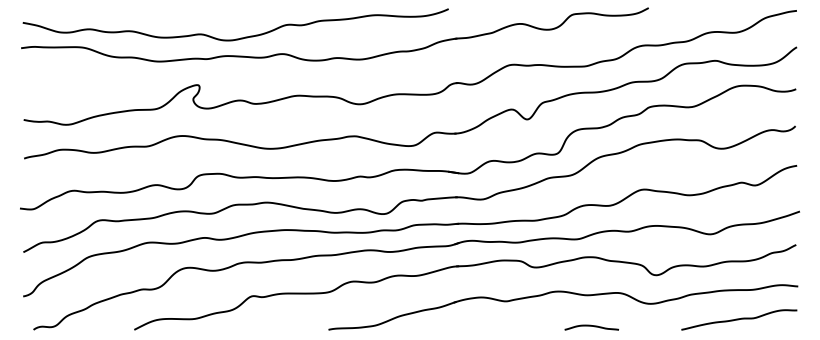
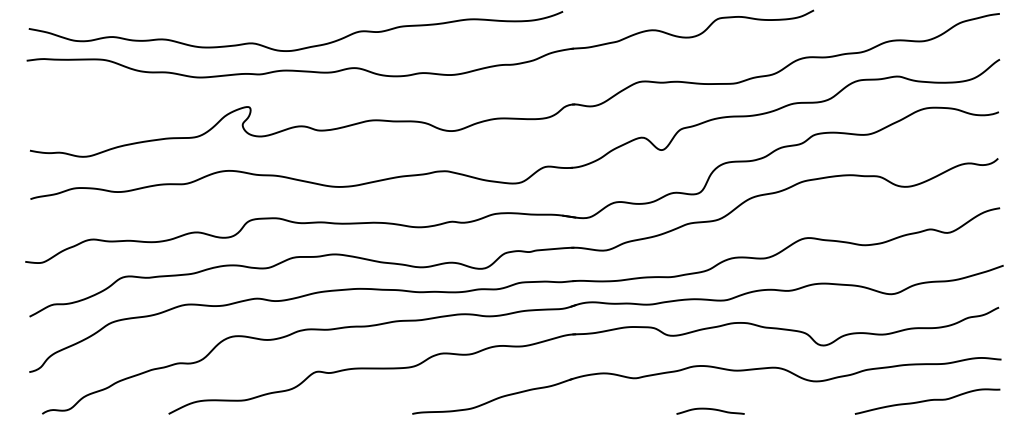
curve: (591, 326) -> (710, 409), moved

